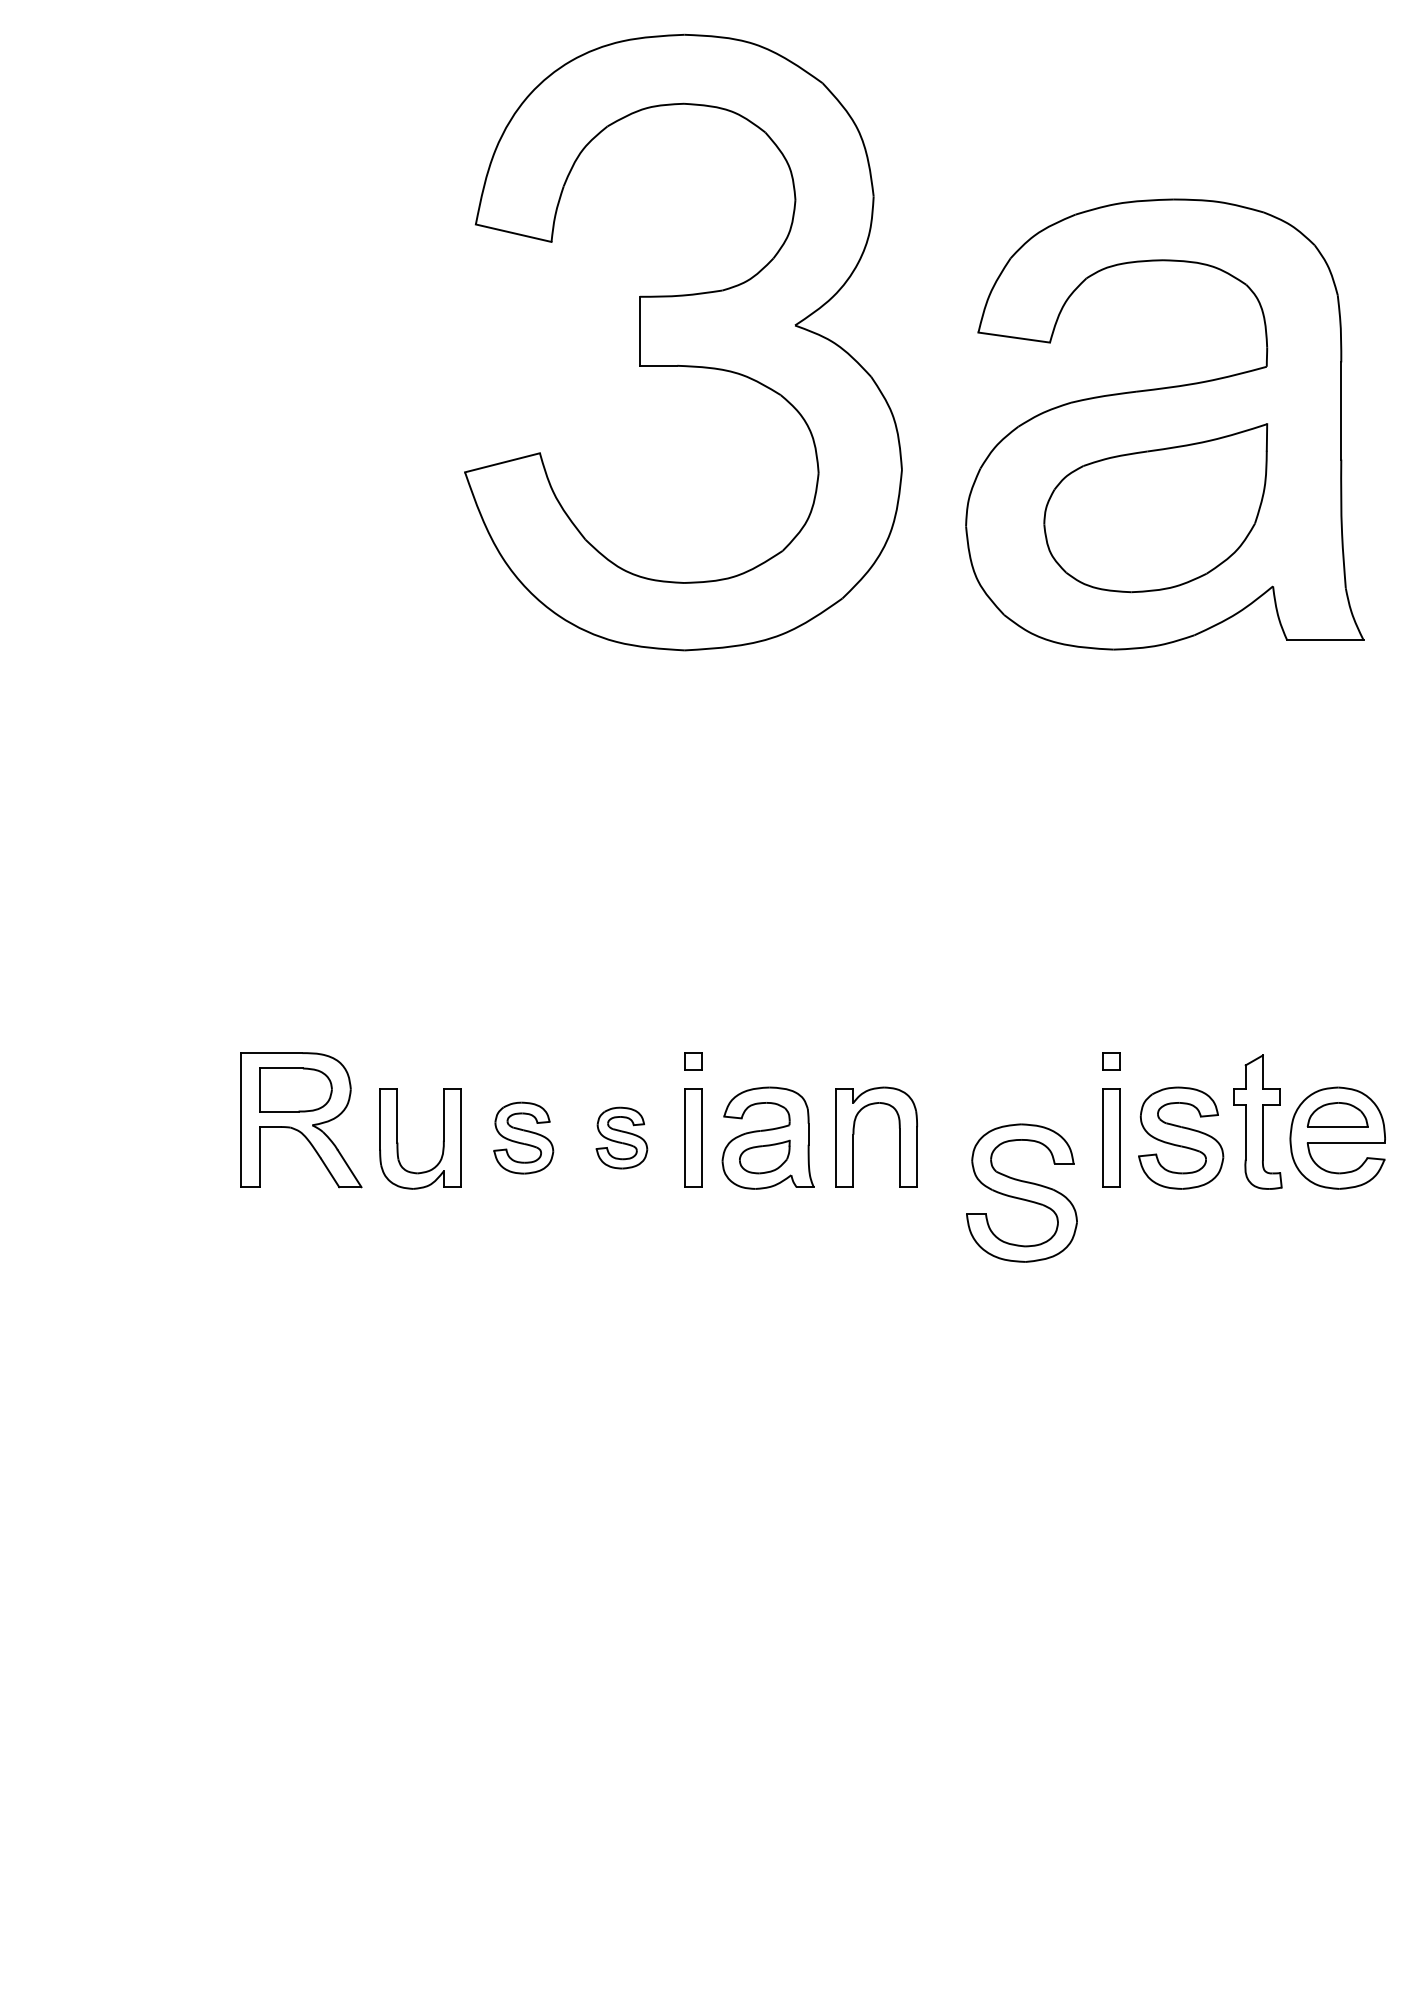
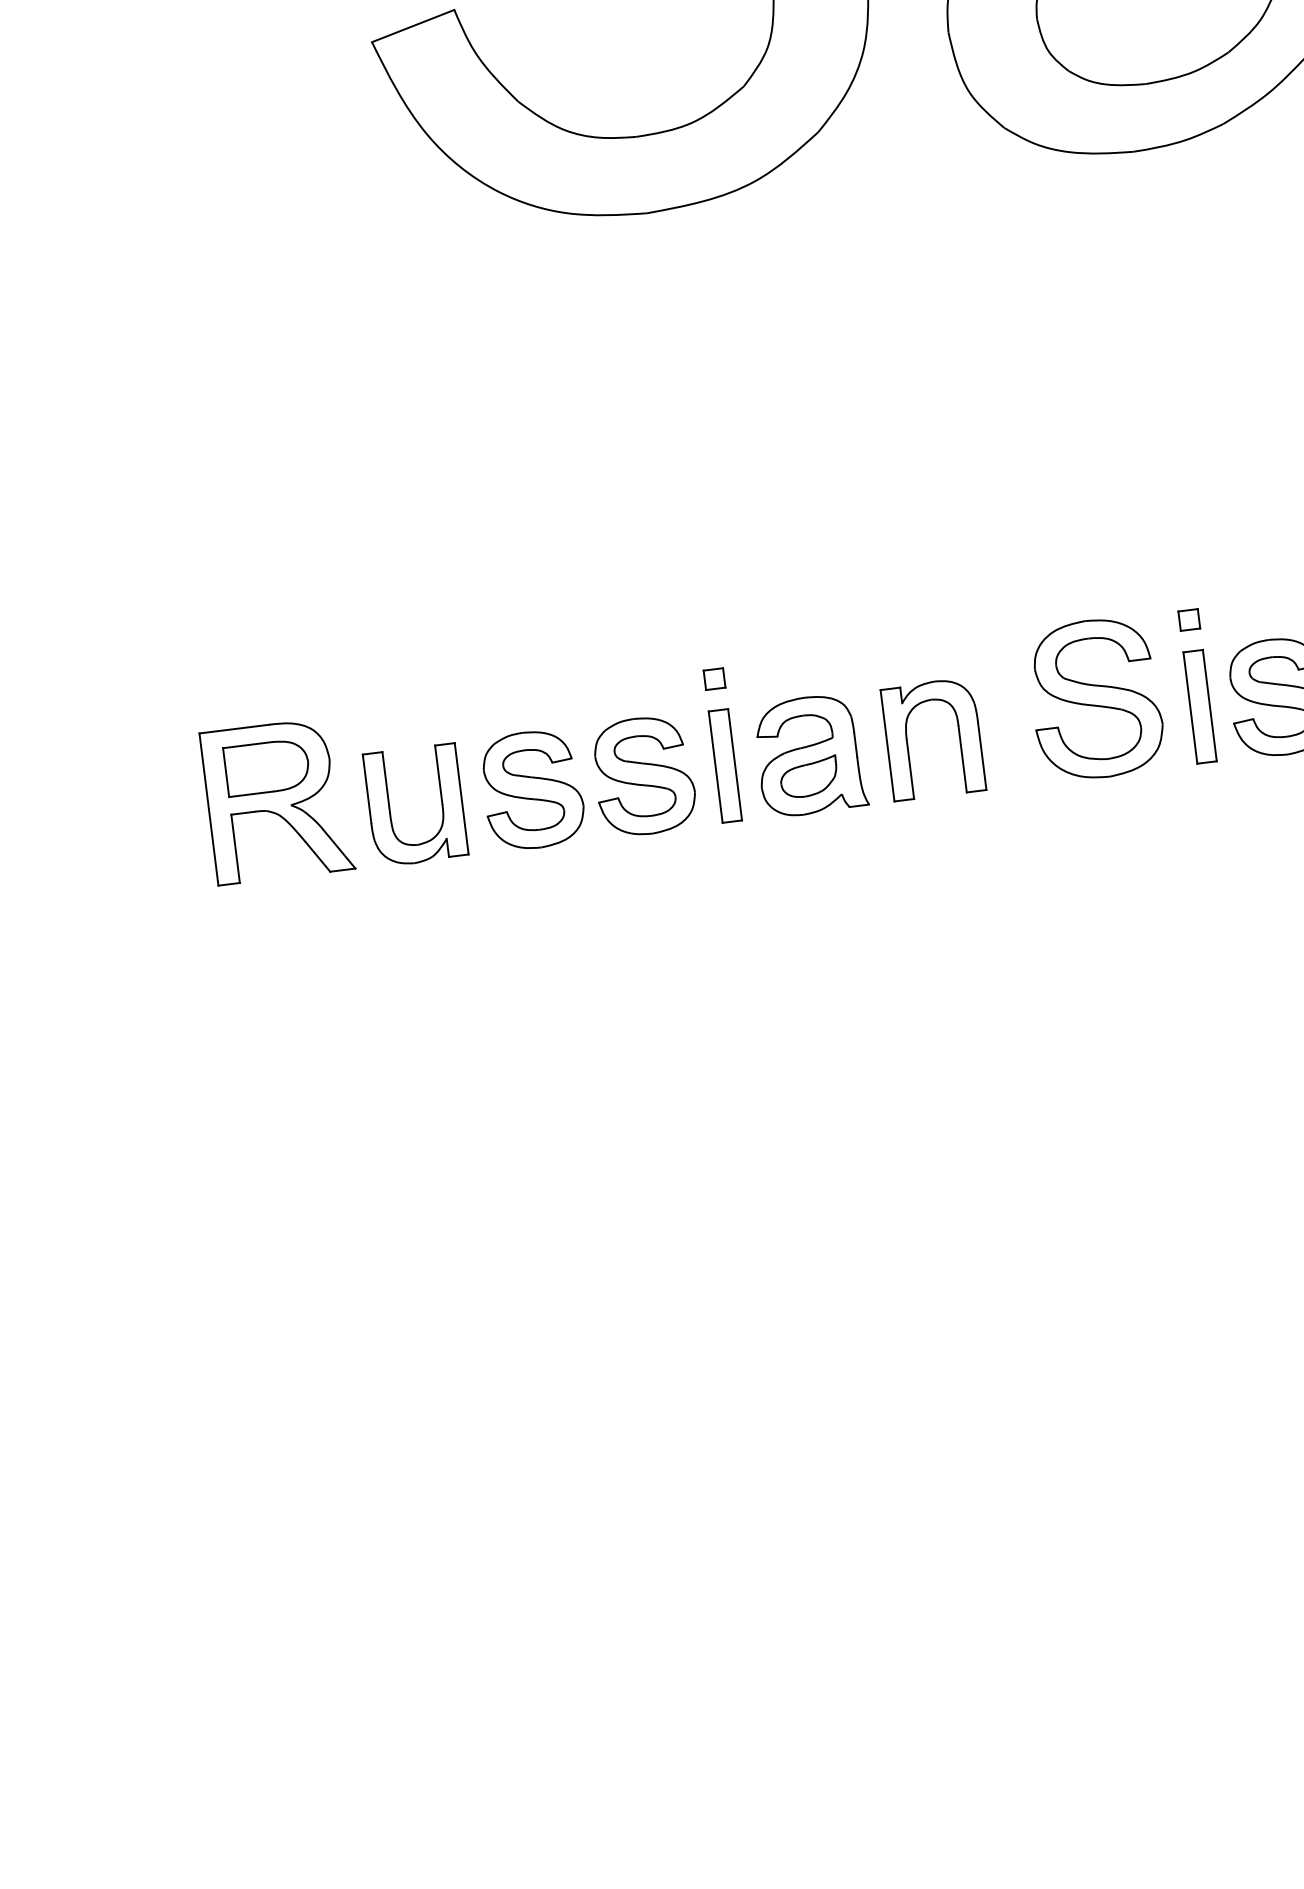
part: (523, 1137) -> (532, 789), size x1.43
part: (621, 1137) -> (643, 775), size x1.67
part: (1021, 1192) -> (1095, 698), moved

